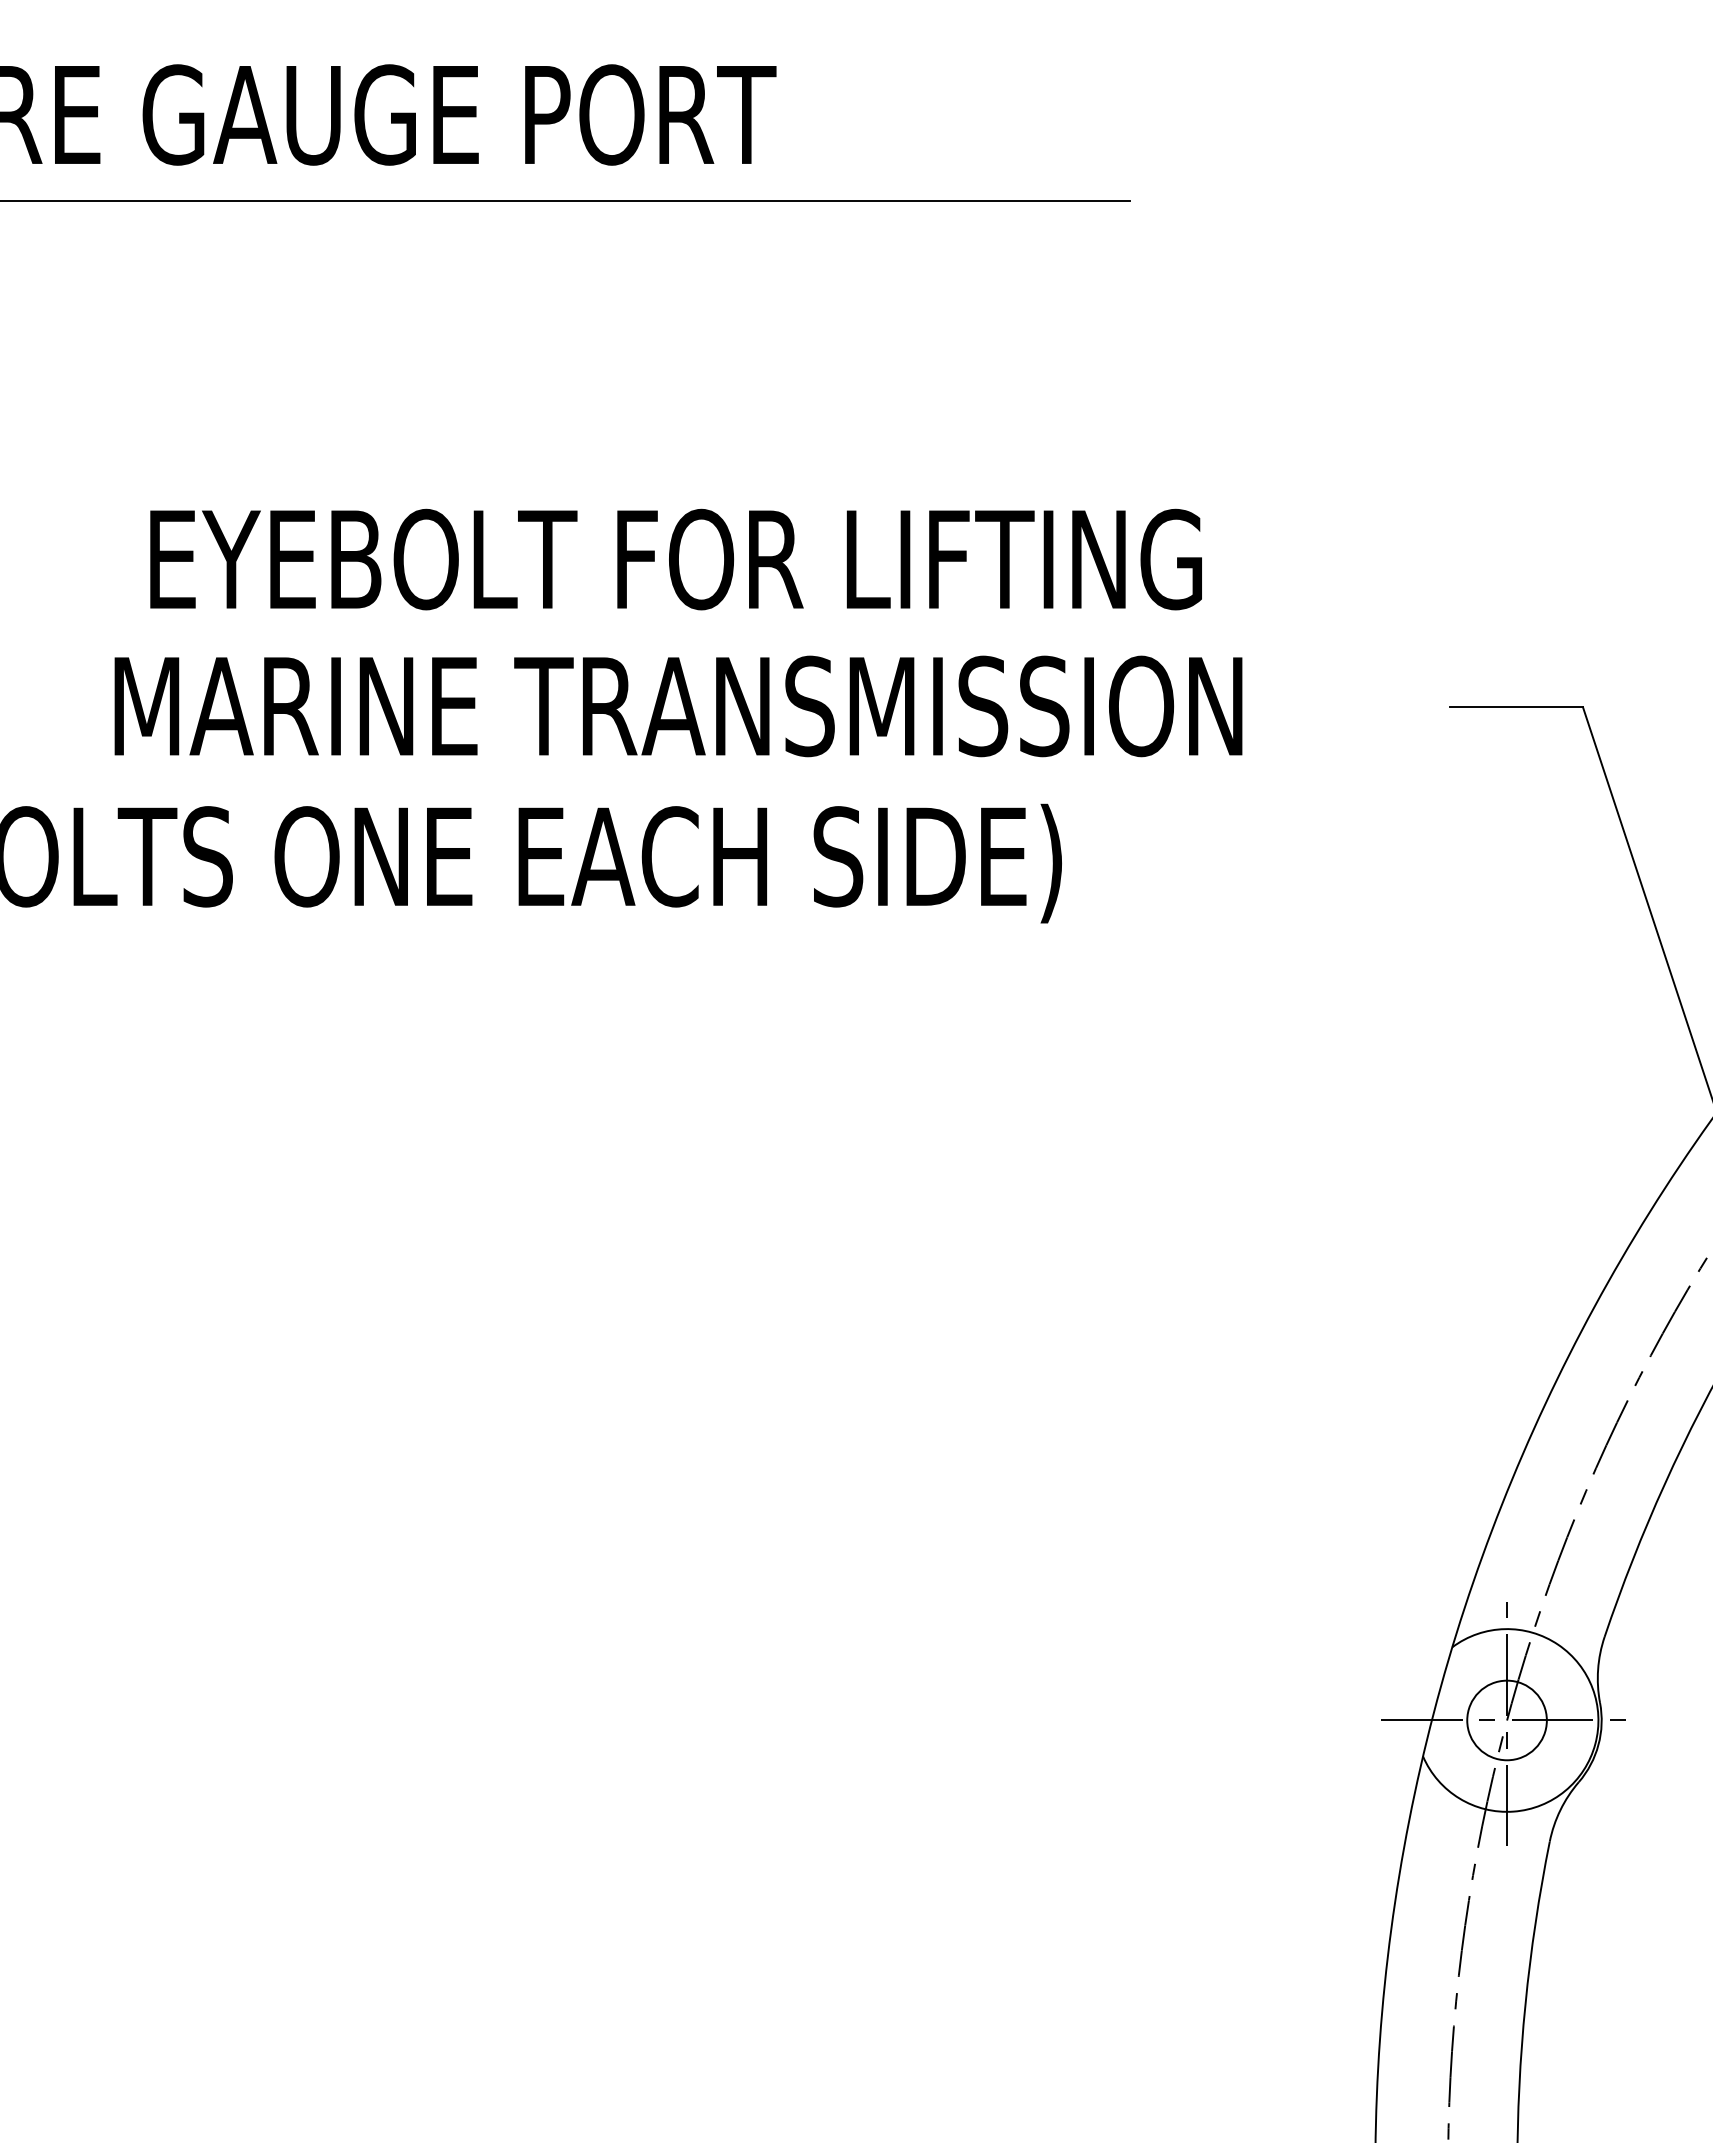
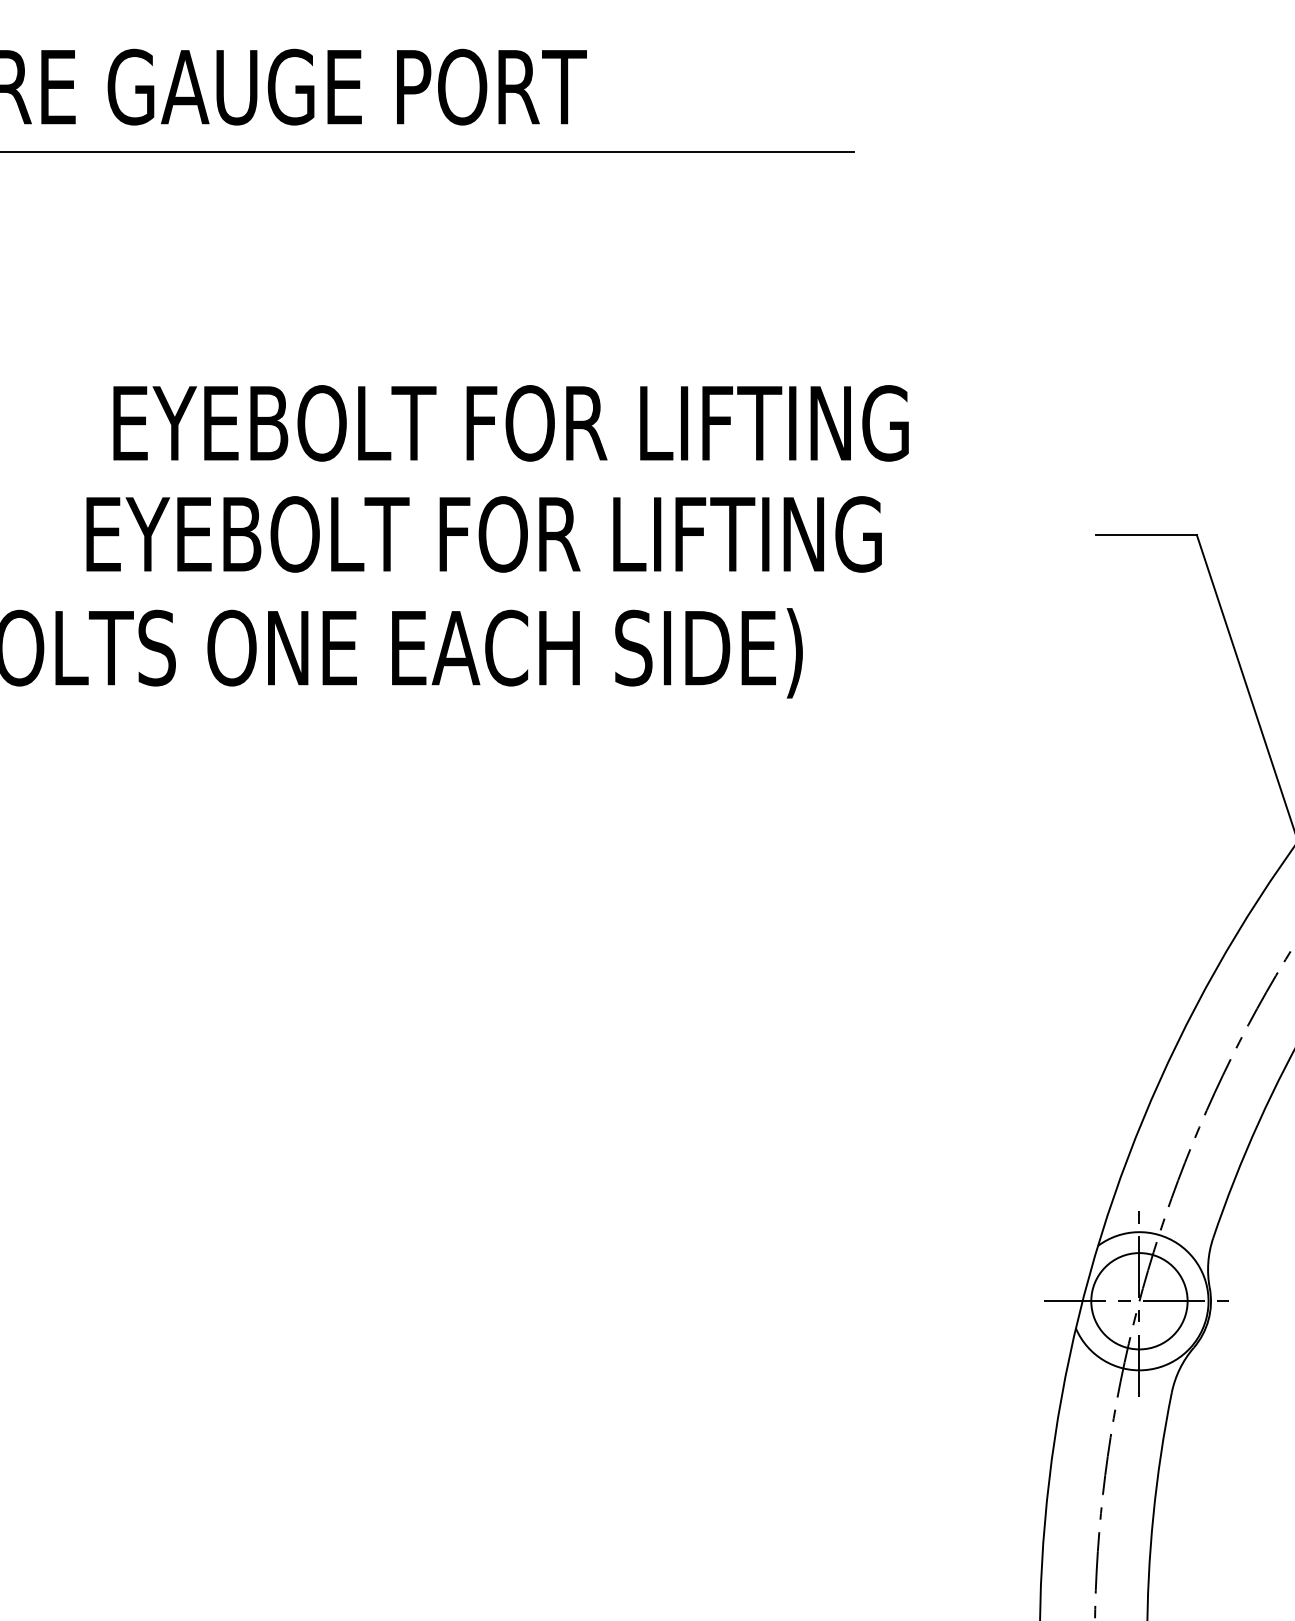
text: (683, 706) -> (516, 534), MARINE TRANSMISSION -> EYEBOLT FOR LIFTING
circle: (1506, 1720) -> (1139, 1301), size x1.6

